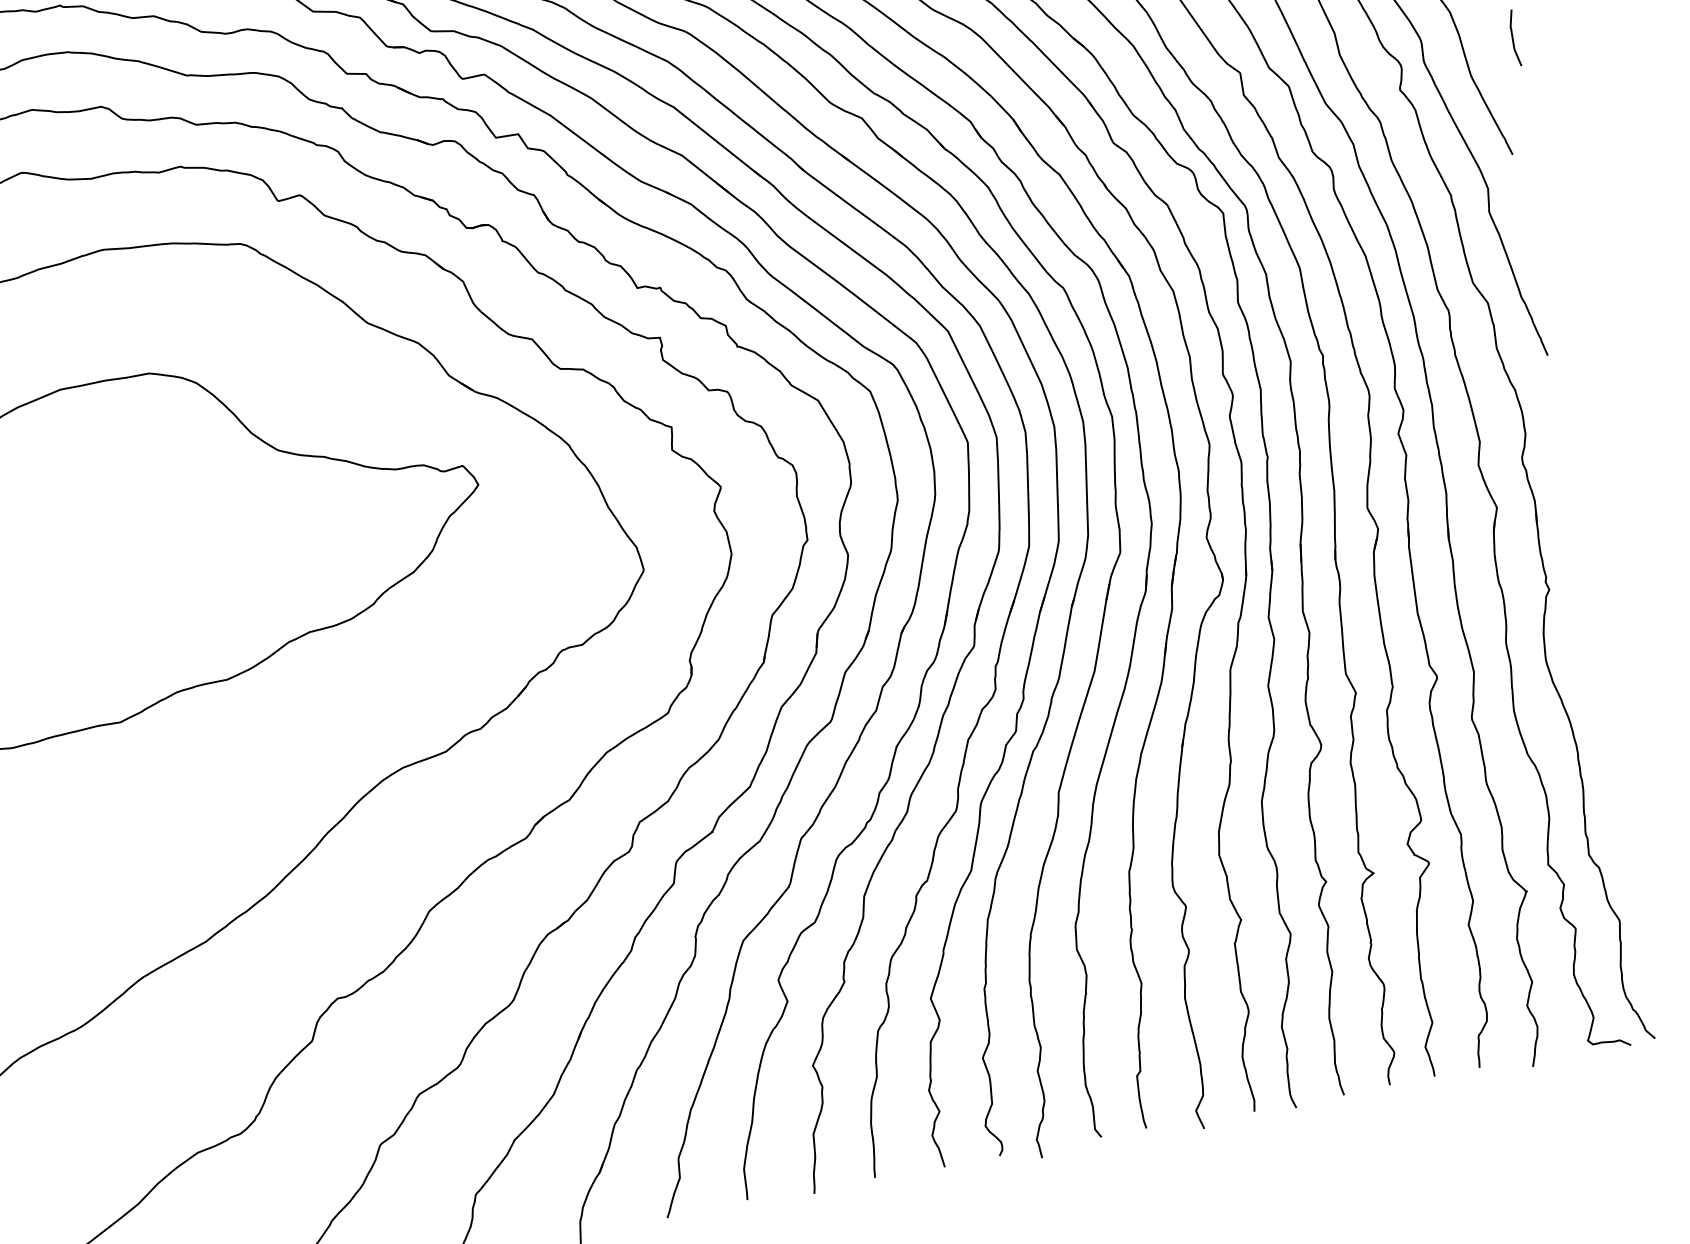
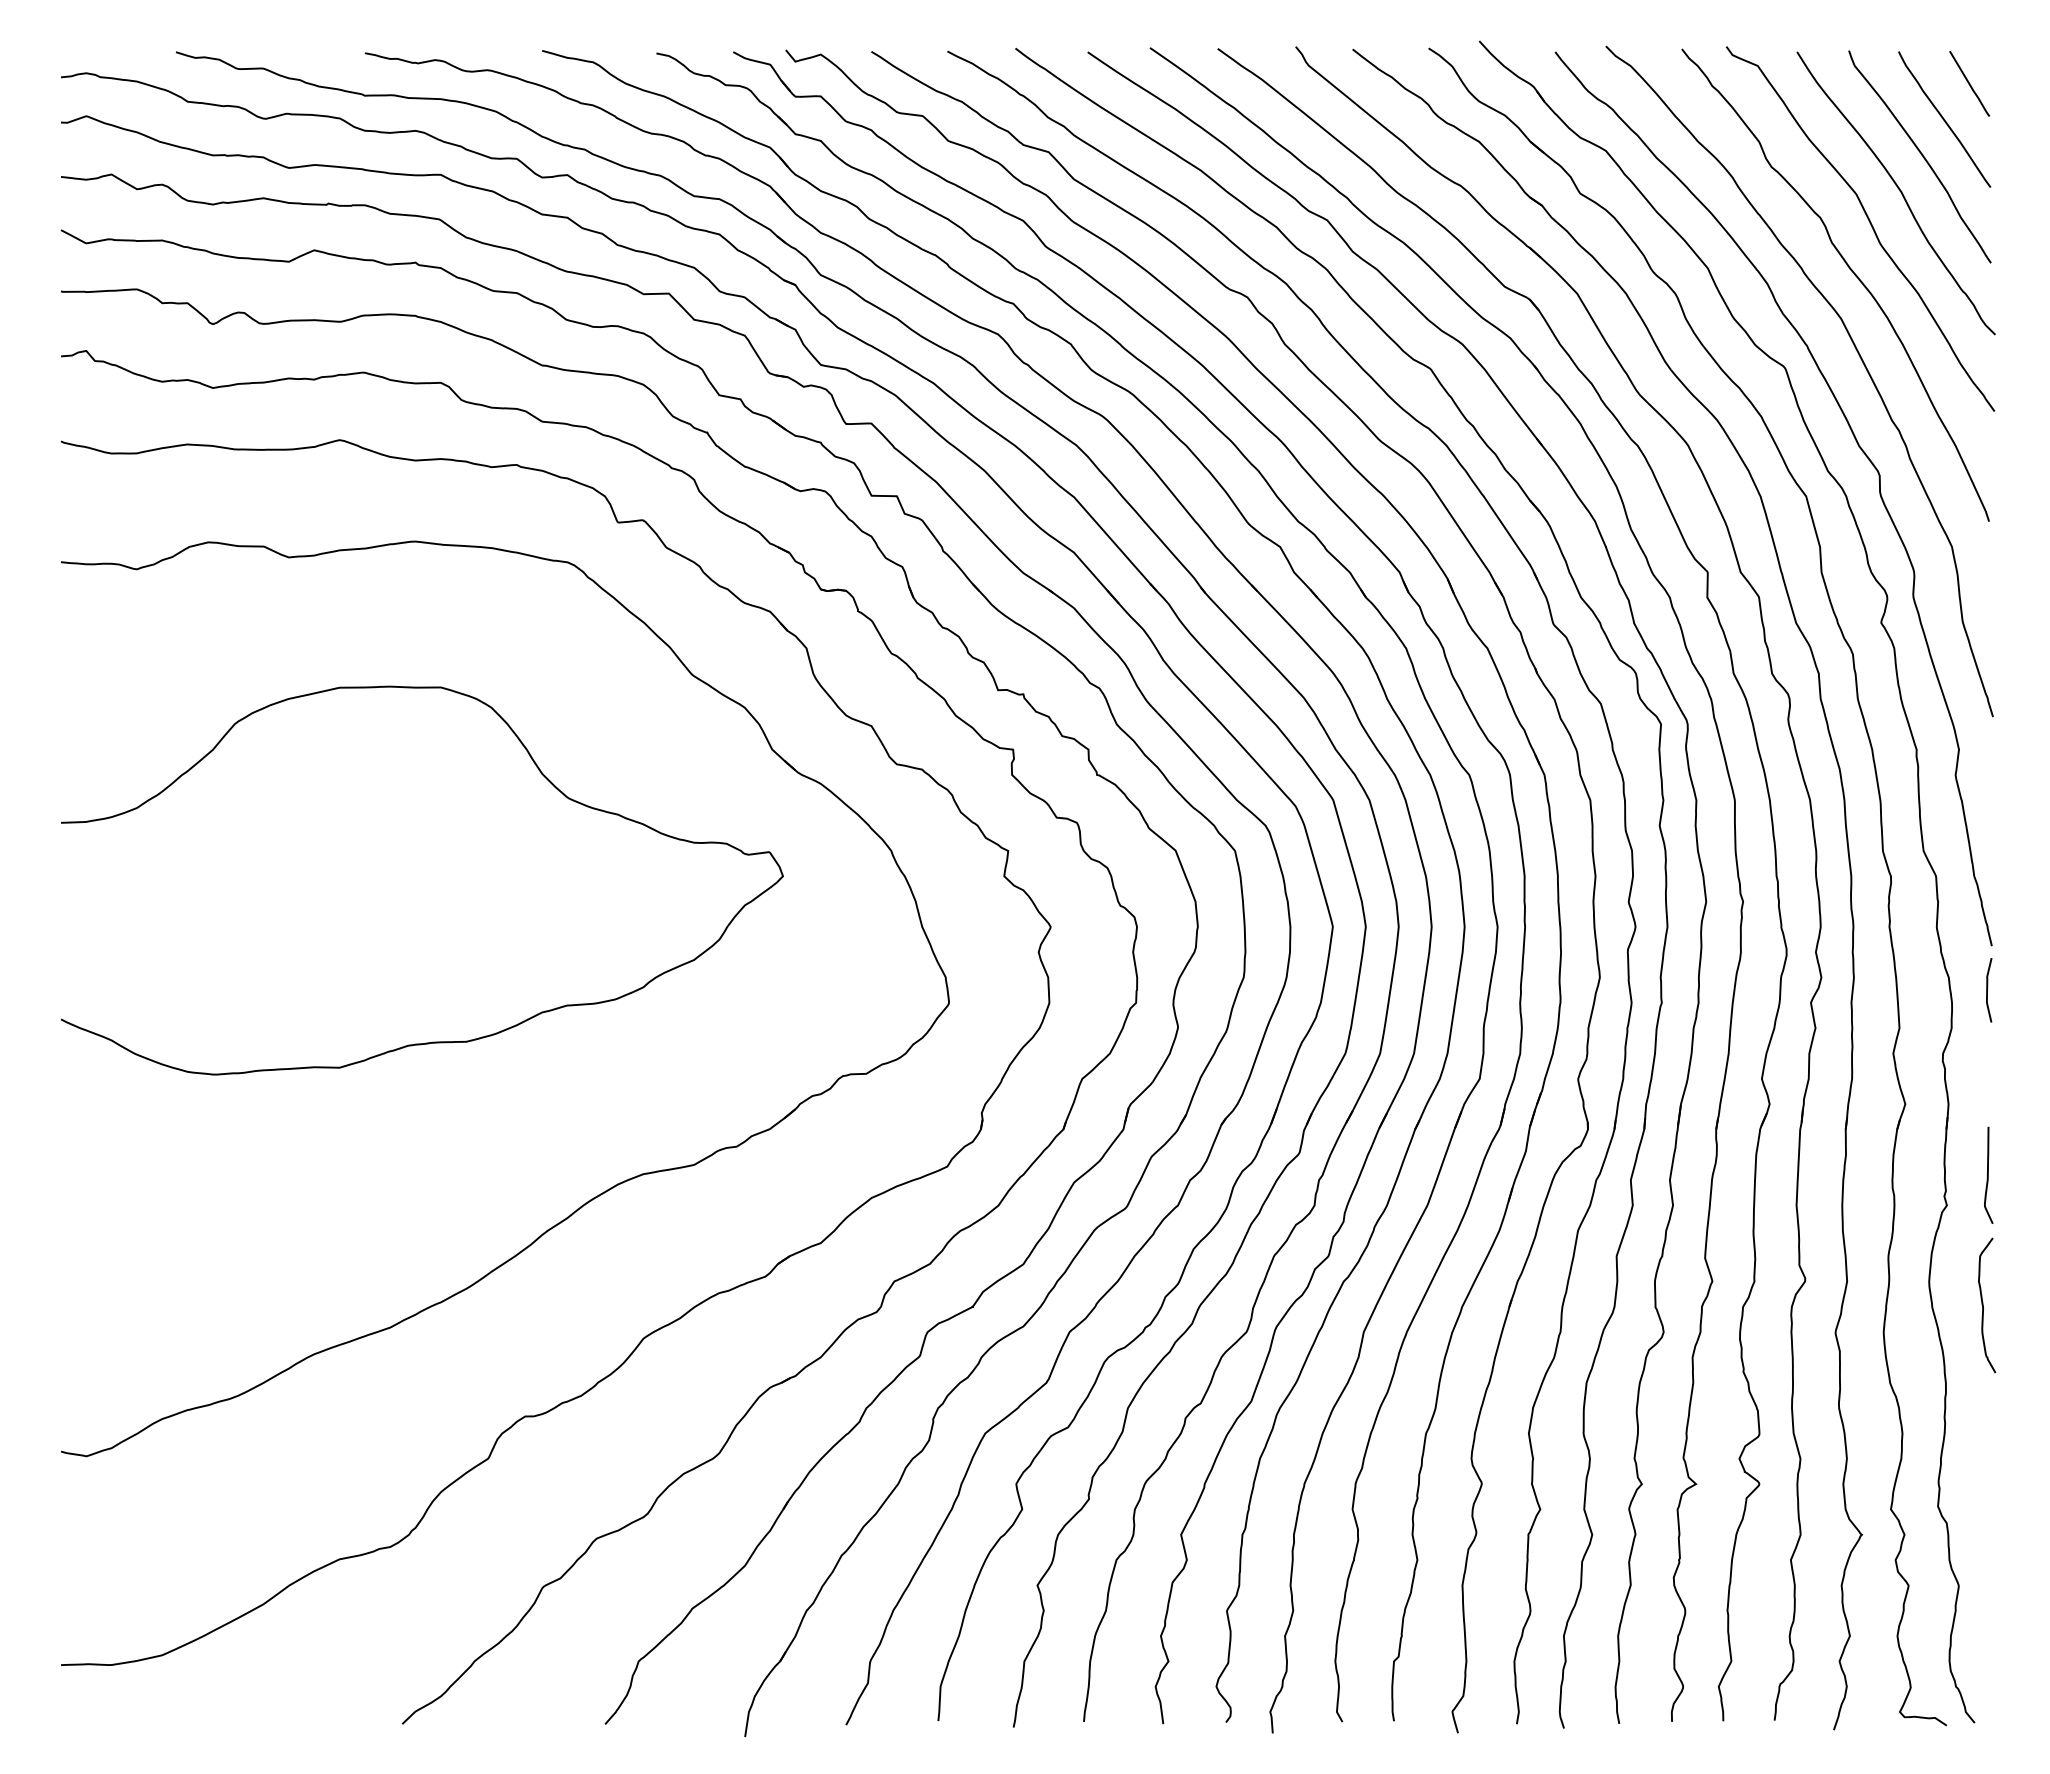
curve: (1513, 38) -> (1987, 990), moved
curve: (1580, 556) -> (1988, 1174), added
curve: (1597, 671) -> (1983, 1305), added

